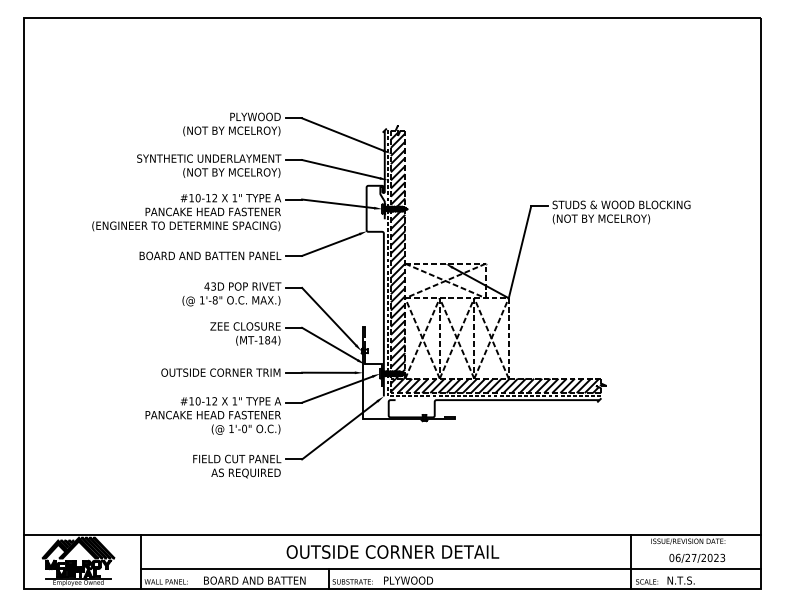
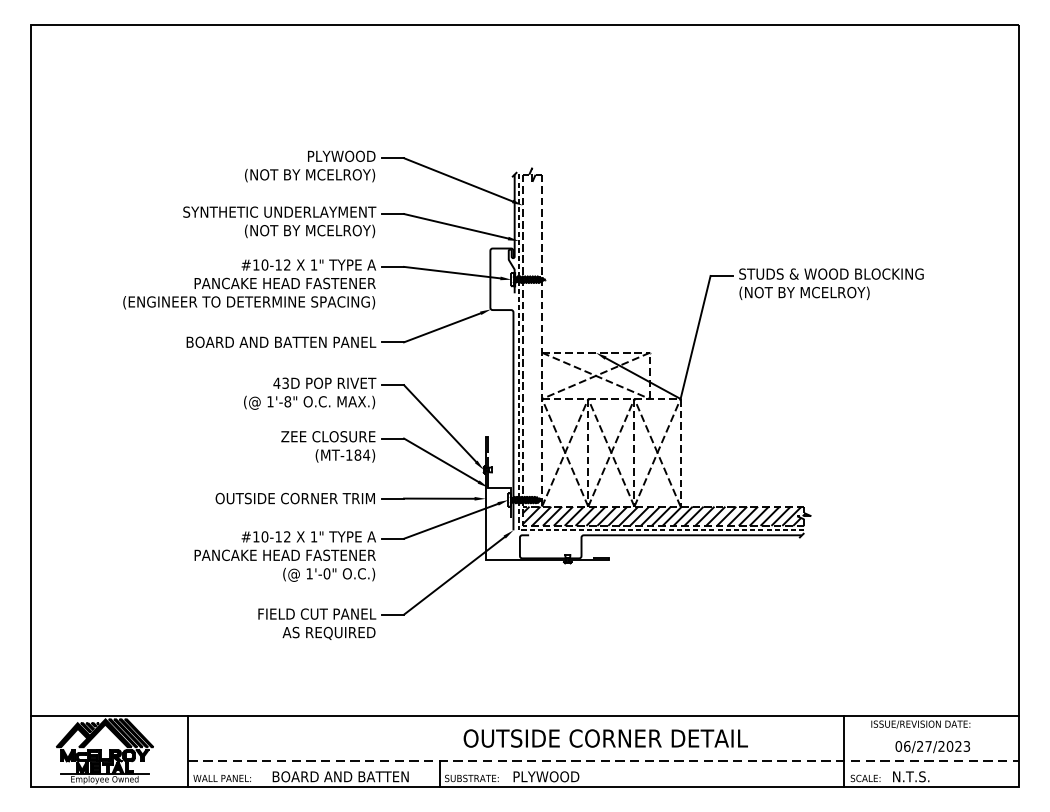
hatch: (397, 254) -> (531, 340), removed
text: (392, 551) -> (605, 737), moved
line: (451, 568) -> (603, 760), solid -> dashed

